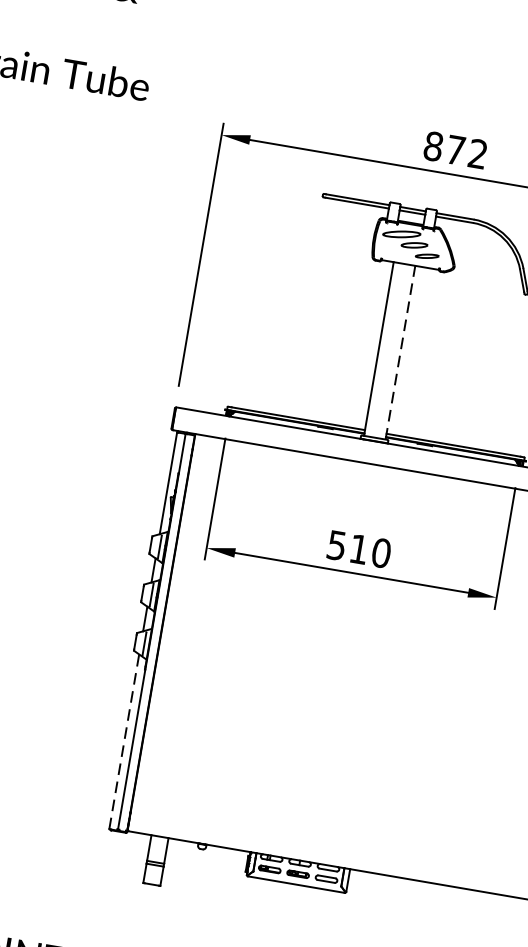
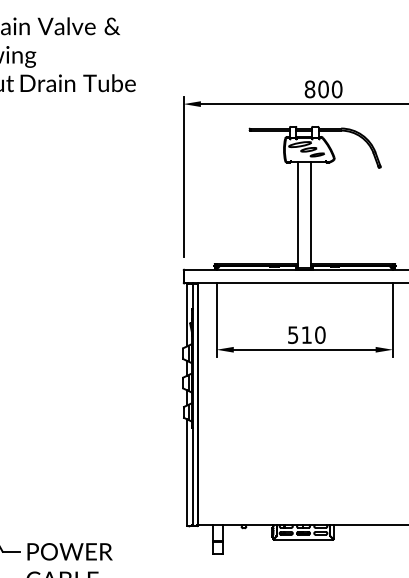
text: (467, 152) -> (330, 89), 872 -> 800
line: (400, 352) -> (311, 214), dashed -> solid
line: (124, 741) -> (187, 472), dashed -> solid

